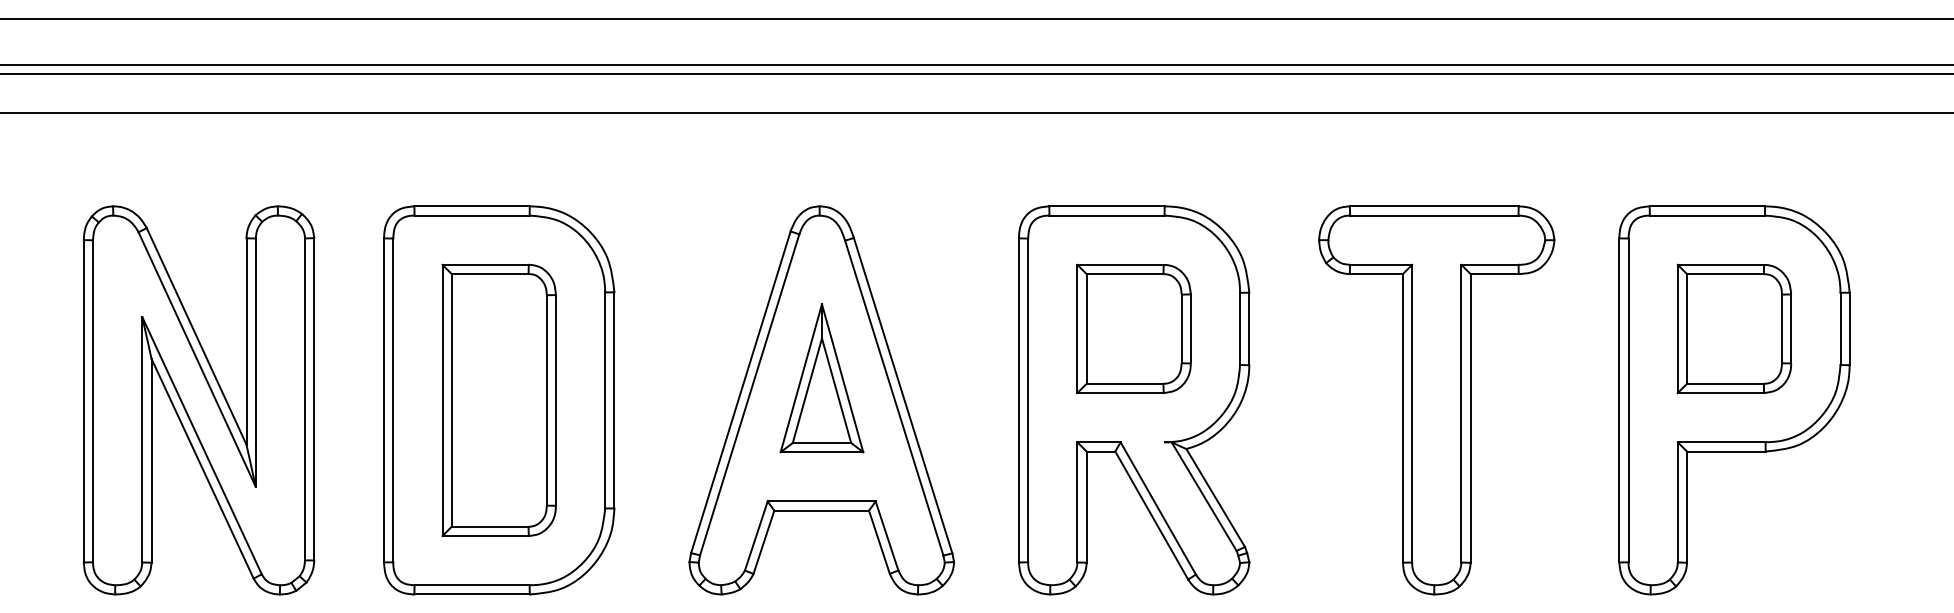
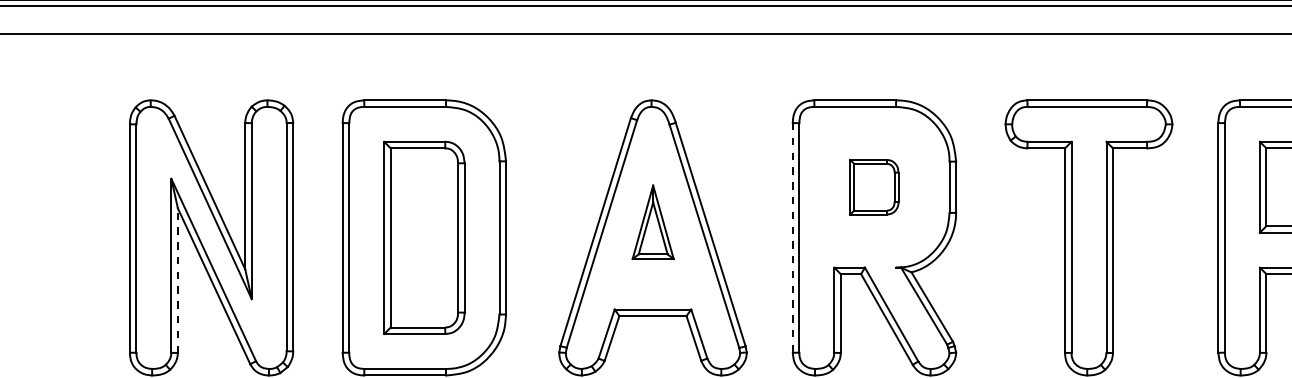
part: (1133, 328) -> (874, 186), size x0.6
part: (821, 378) -> (652, 222), size x0.7
line: (1018, 400) -> (792, 237), solid -> dashed
line: (151, 460) -> (177, 280), solid -> dashed

